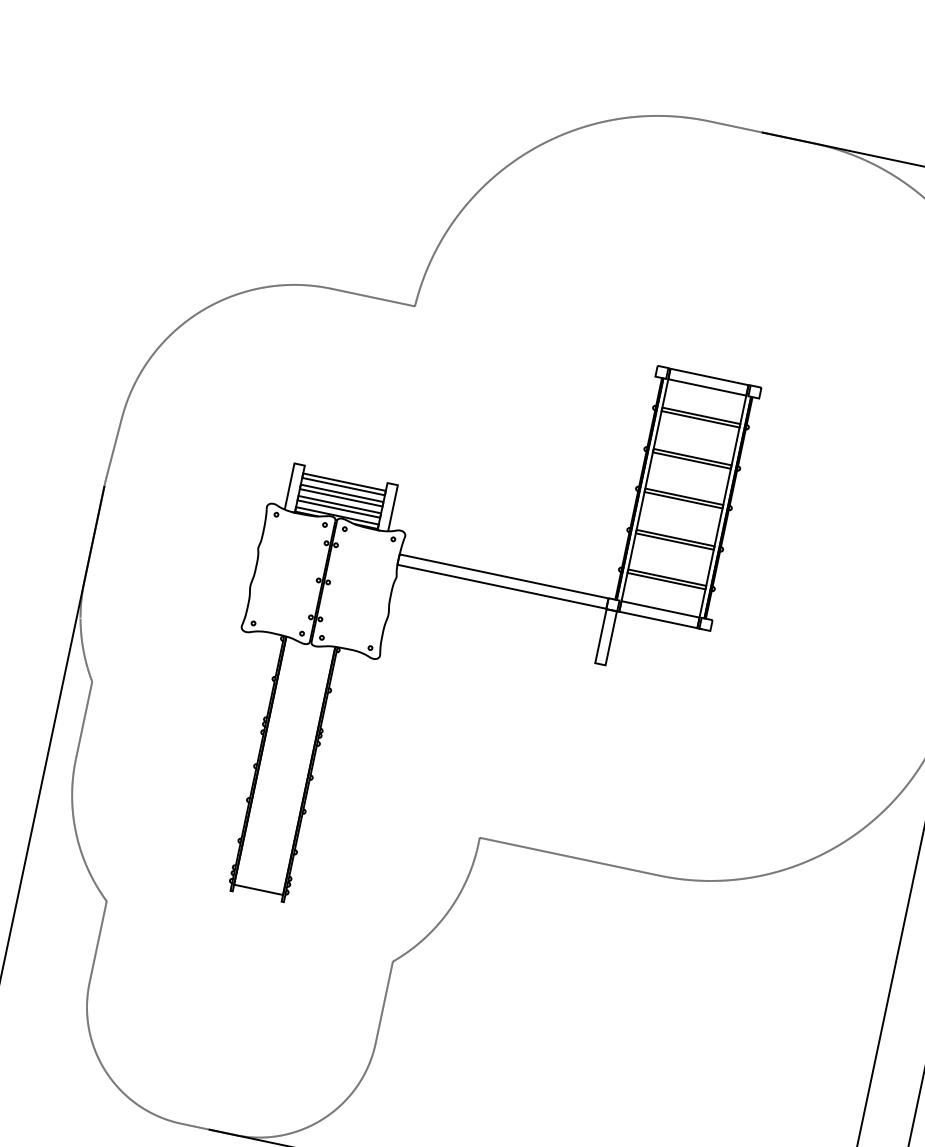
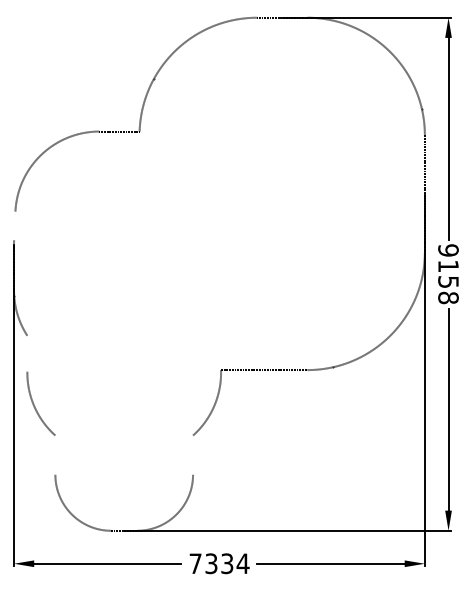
line: (113, 446) -> (14, 225), removed
part: (484, 583) -> (198, 252), removed
line: (84, 718) -> (27, 353), removed
line: (98, 940) -> (55, 454), removed
line: (385, 1001) -> (193, 454), removed

